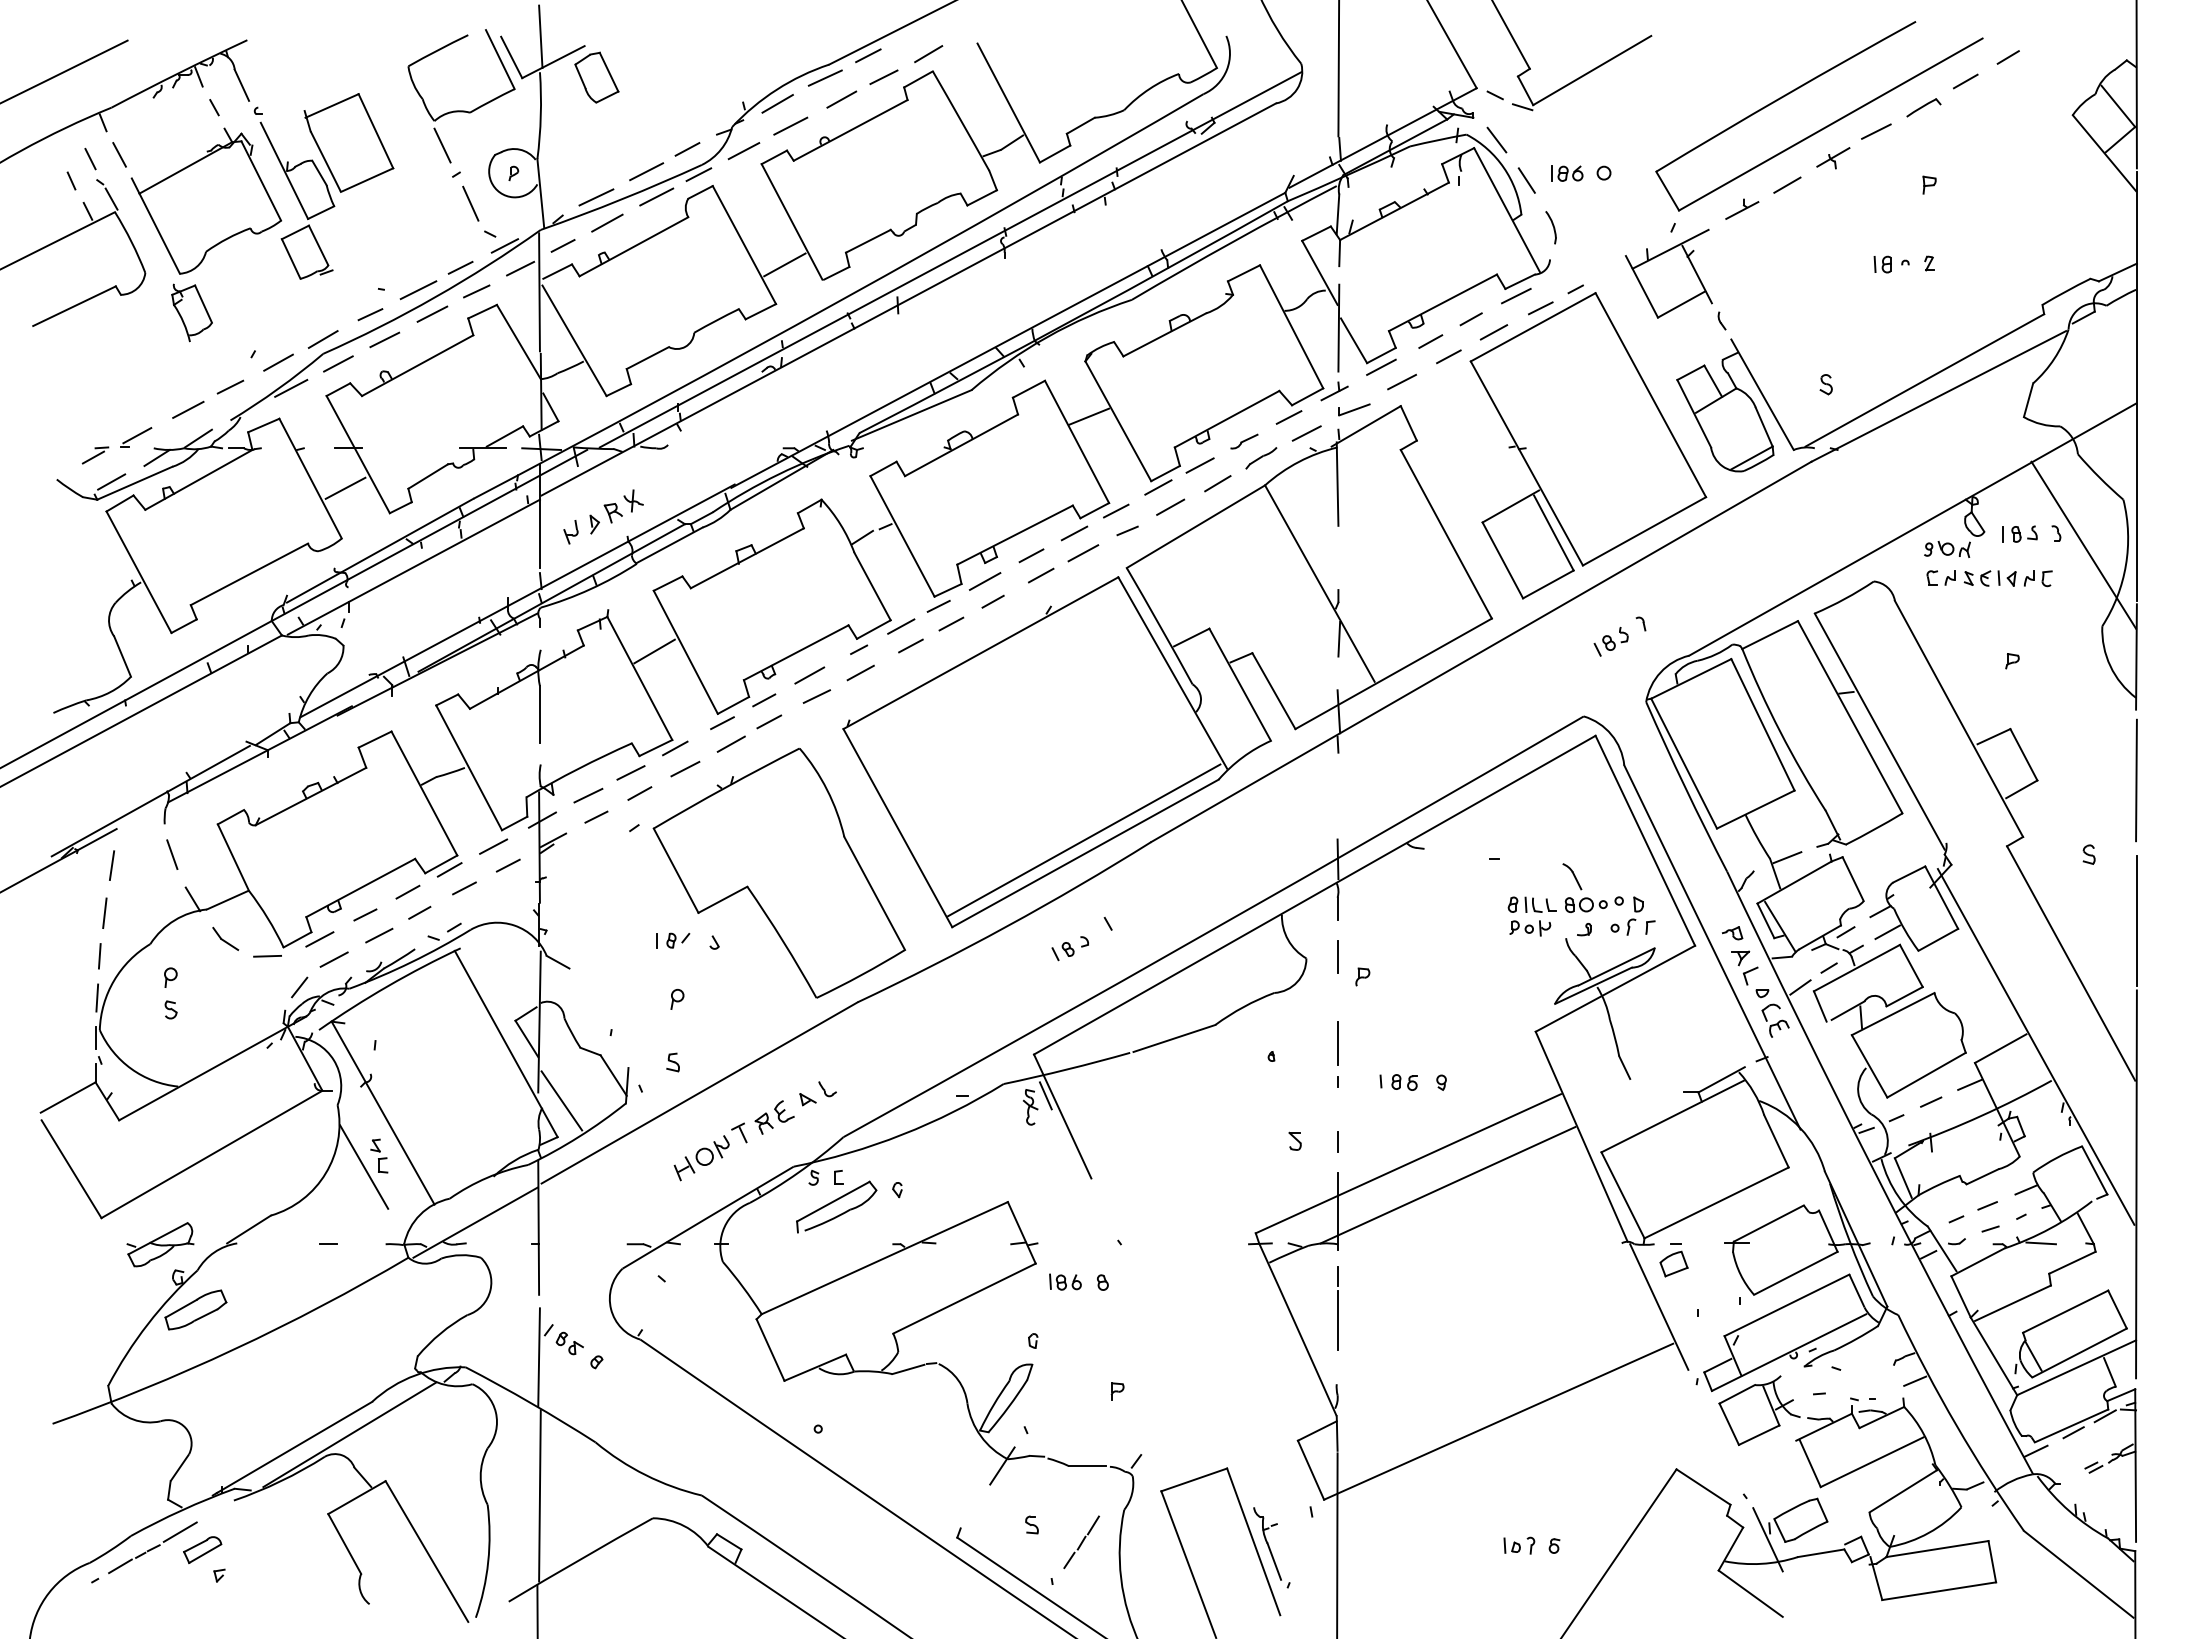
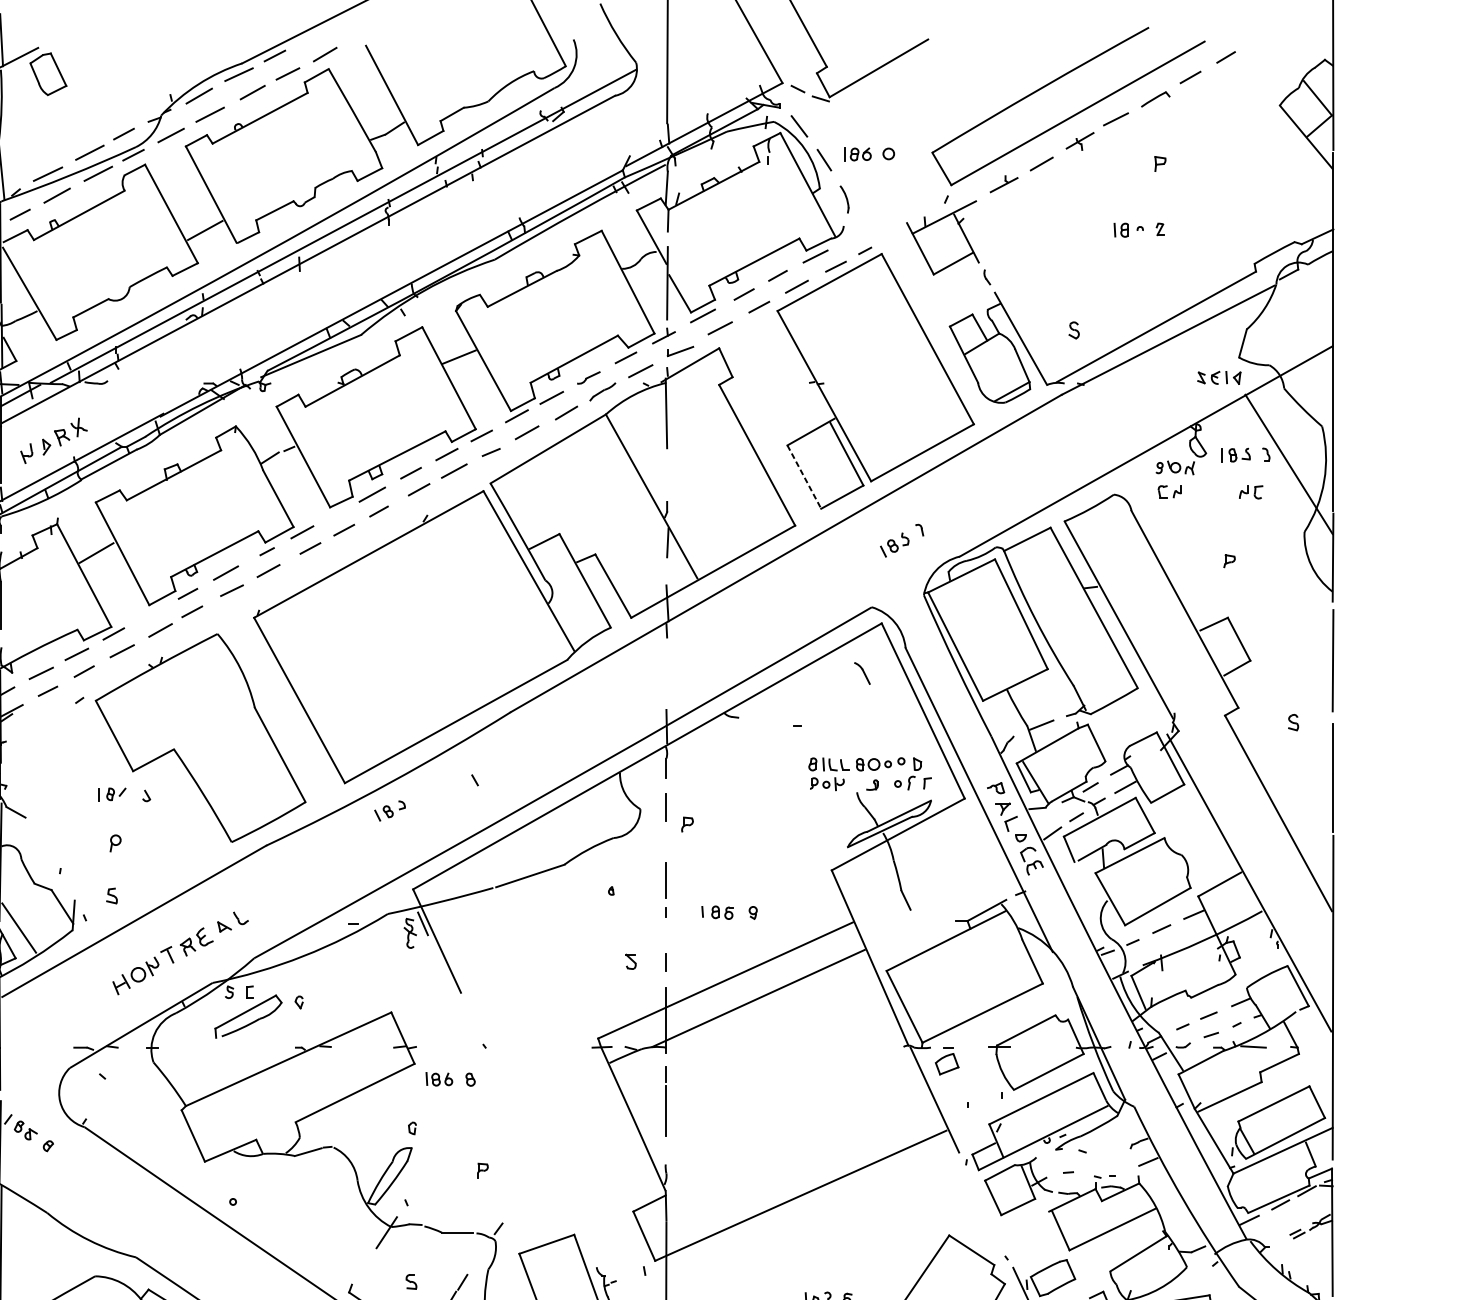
line: (1503, 560) -> (804, 477), solid -> dashed
part: (1989, 578) -> (1218, 377), moved
line: (938, 605) -> (333, 514), removed
line: (722, 723) -> (153, 613), removed
line: (1084, 840) -> (455, 710), removed
part: (1572, 876) -> (862, 673), moved
part: (1069, 948) -> (389, 810), moved

